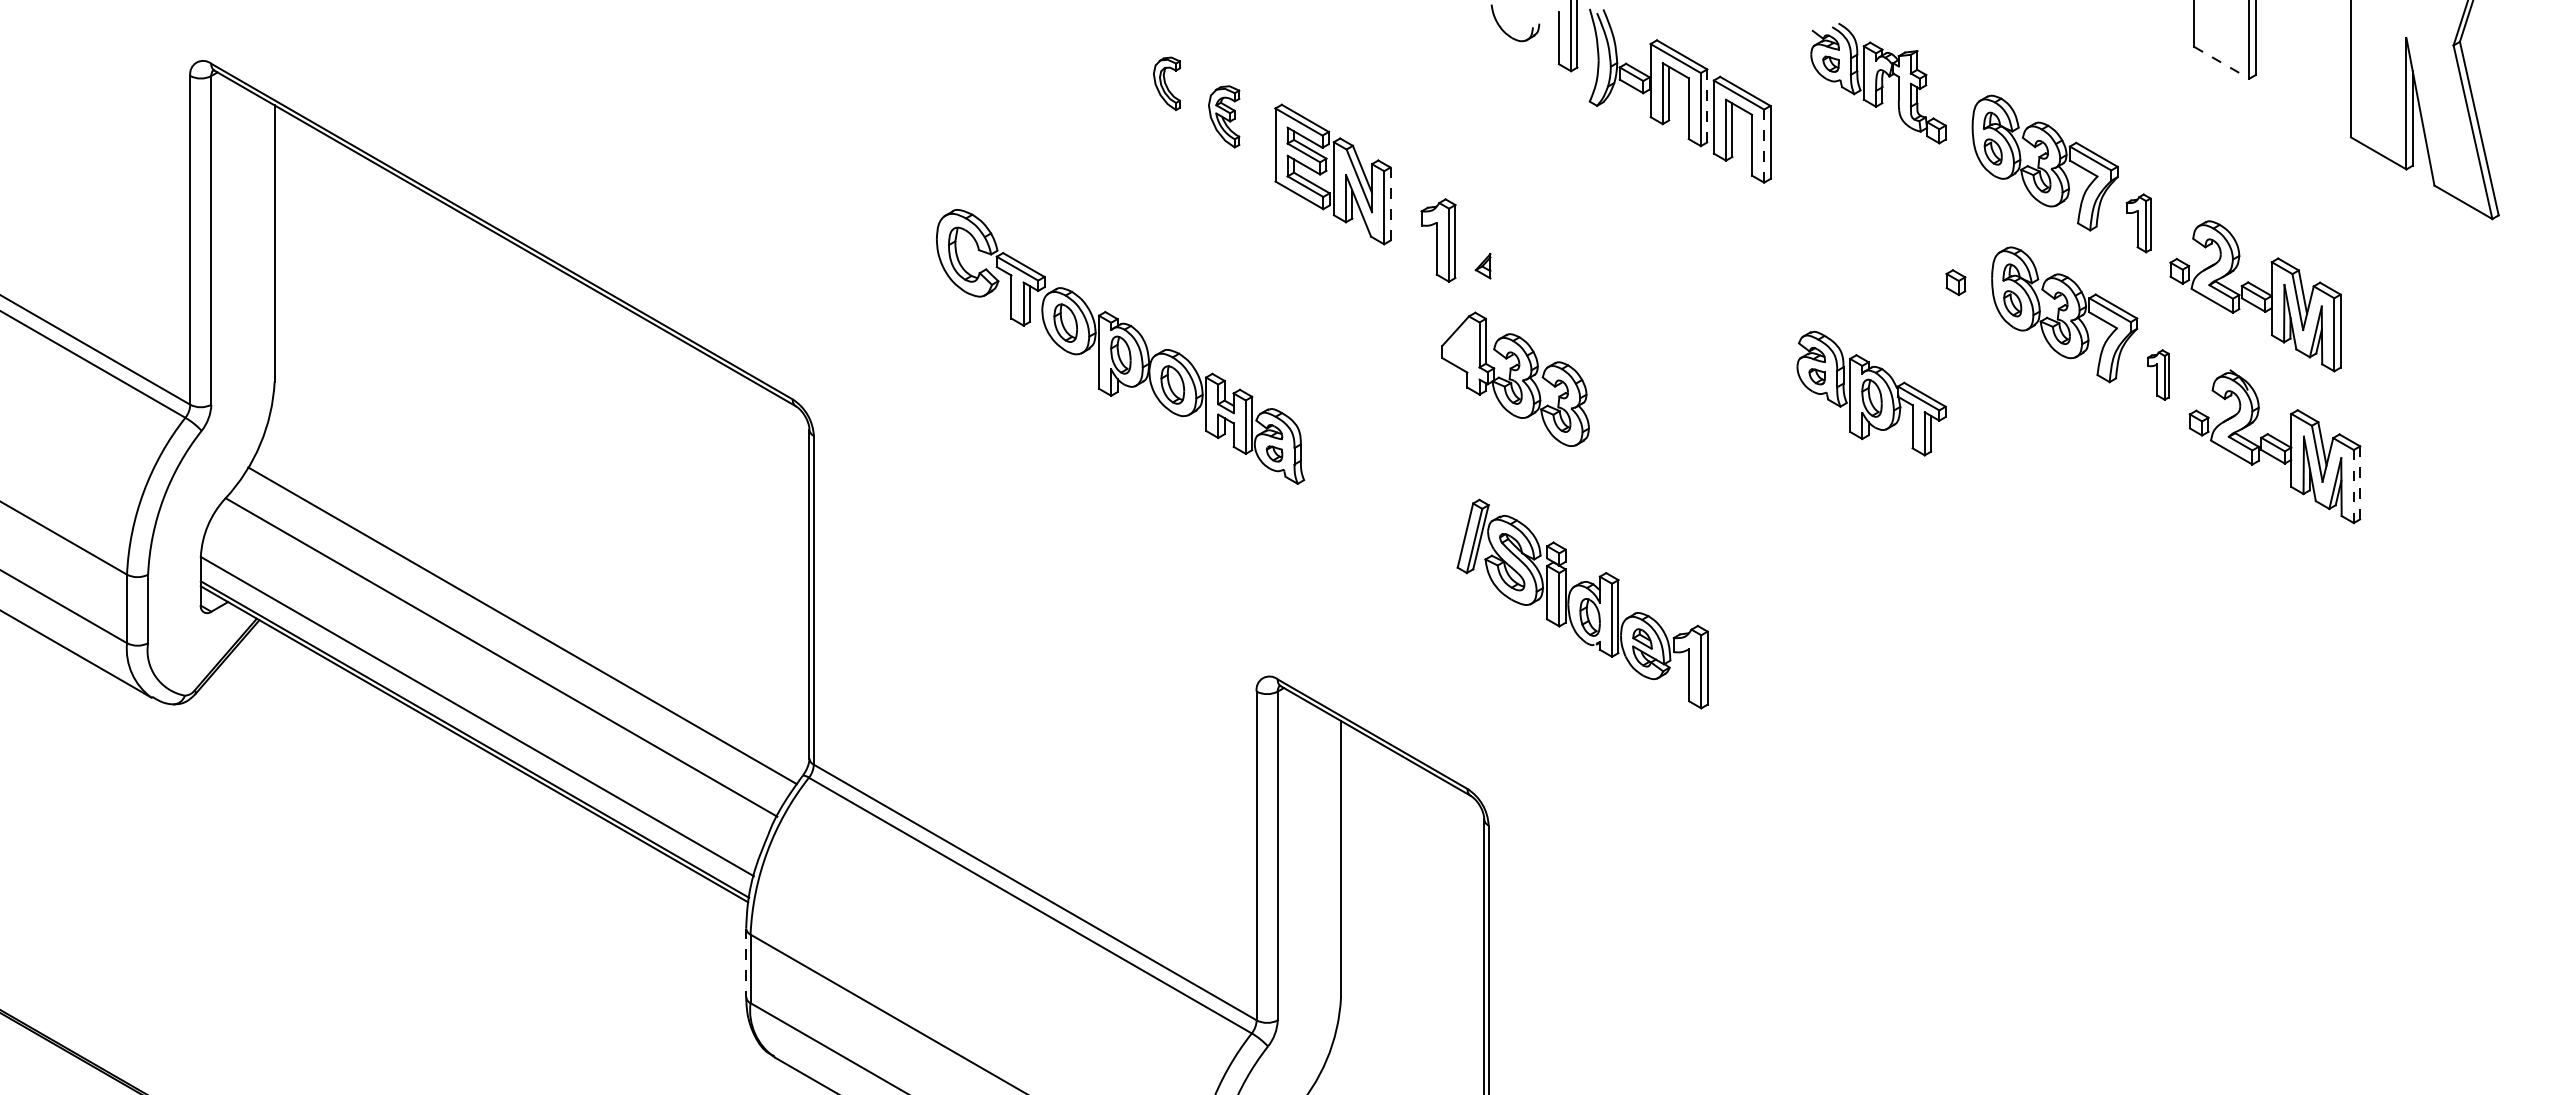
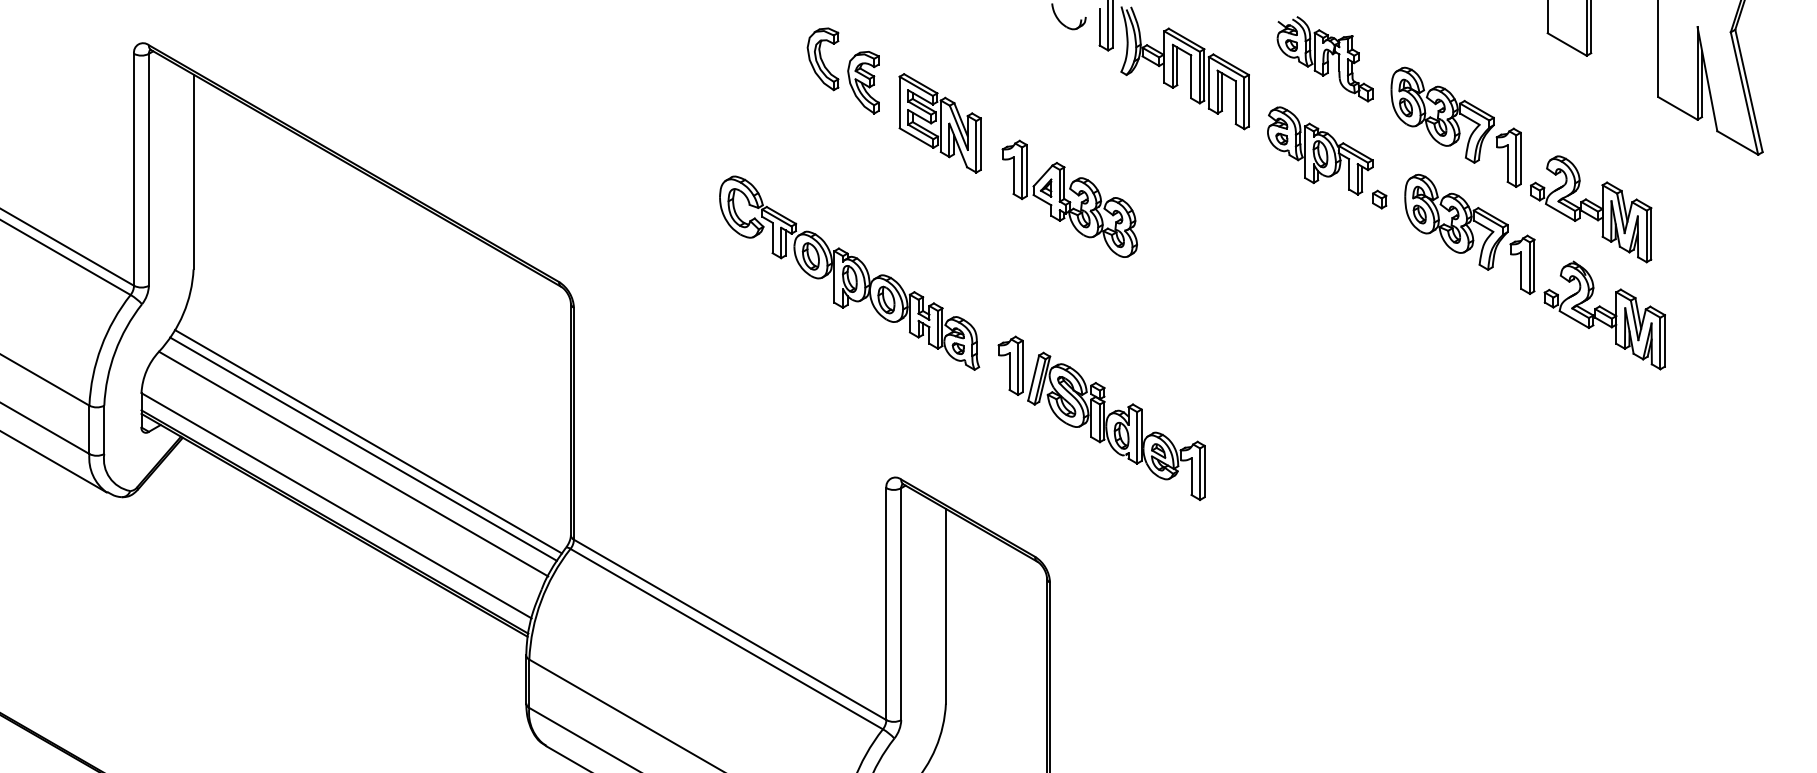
line: (2221, 62) -> (1567, 44), dashed -> solid
part: (1166, 83) -> (822, 59), size x1.67
line: (1707, 105) -> (1204, 74), dashed -> solid
part: (1223, 116) -> (862, 82), size x1.43
line: (1764, 146) -> (1244, 103), dashed -> solid
line: (1390, 204) -> (980, 144), dashed -> solid
part: (2138, 223) -> (1508, 157), size x1.43
part: (1120, 346) -> (849, 272), moved
part: (2158, 374) -> (1522, 264), size x1.67
part: (1515, 378) -> (1085, 209), moved
part: (1871, 393) -> (1320, 150), moved
line: (2360, 482) -> (1665, 340), dashed -> solid
line: (2353, 486) -> (1660, 343), dashed -> solid
part: (1432, 518) -> (1010, 366), added
line: (515, 636) -> (363, 449), added
line: (746, 963) -> (526, 679), dashed -> solid

